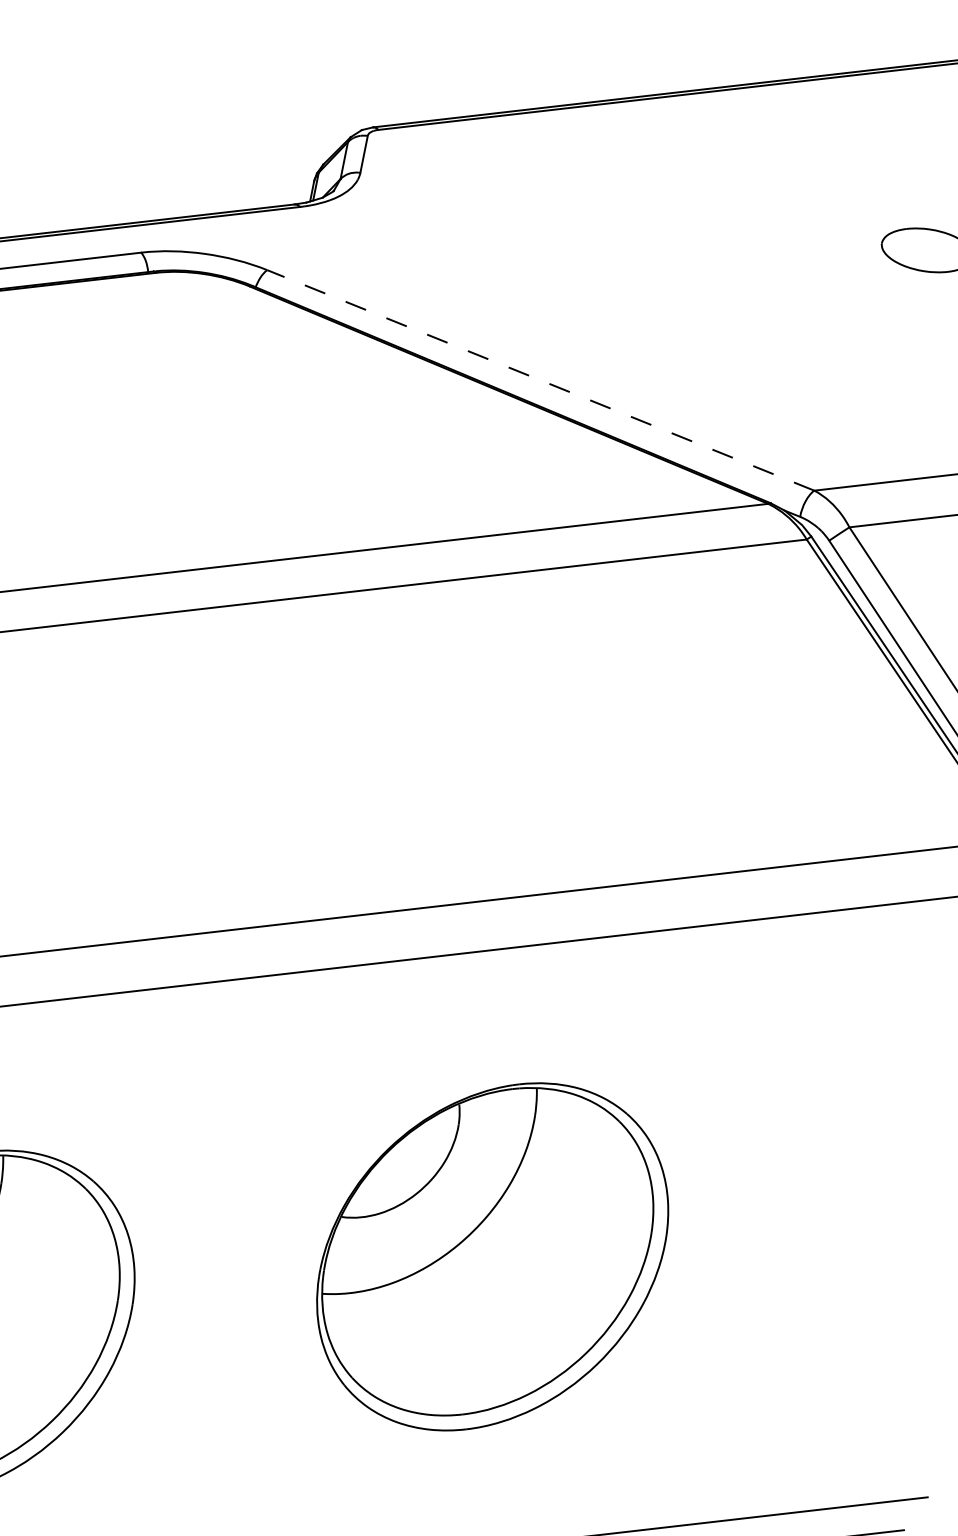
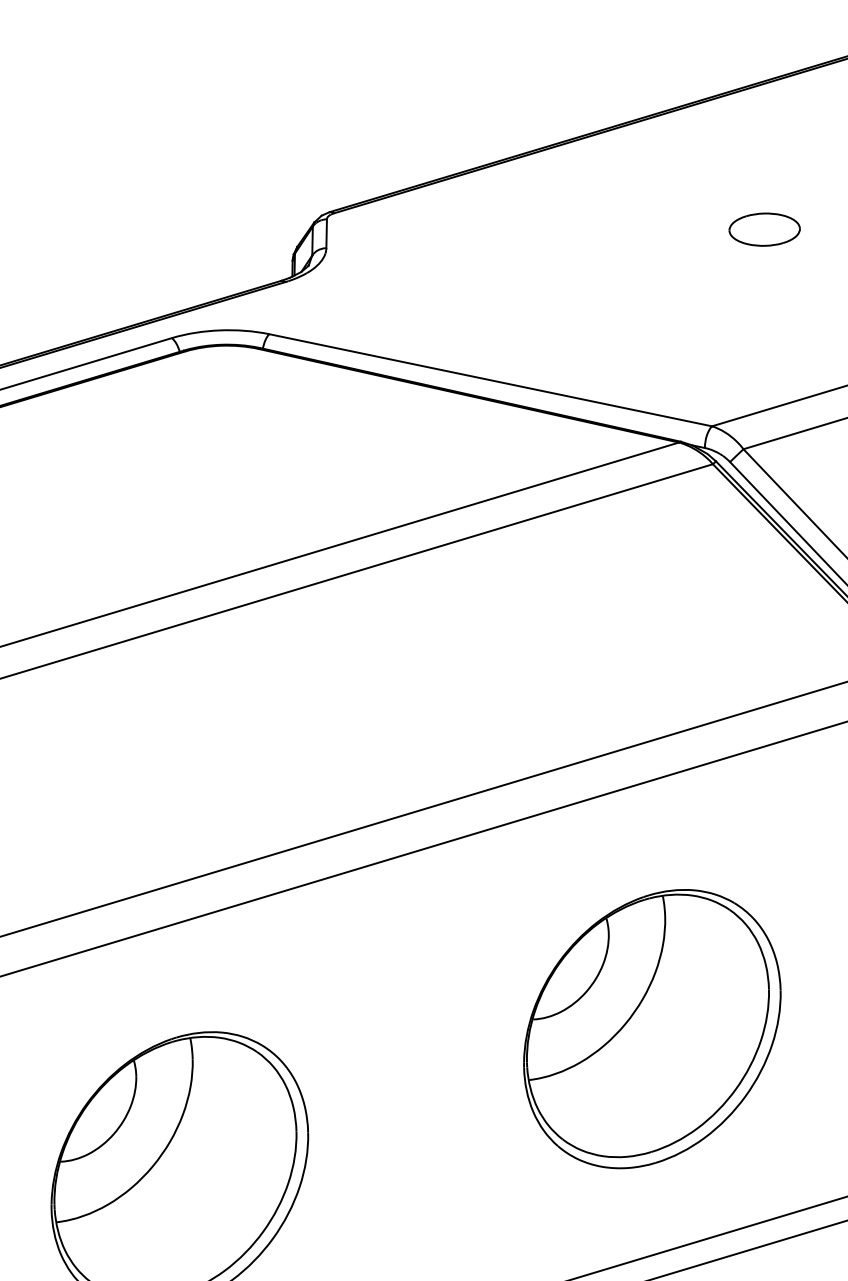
line: (540, 380) -> (490, 380), dashed -> solid
part: (492, 1257) -> (652, 1029), moved

